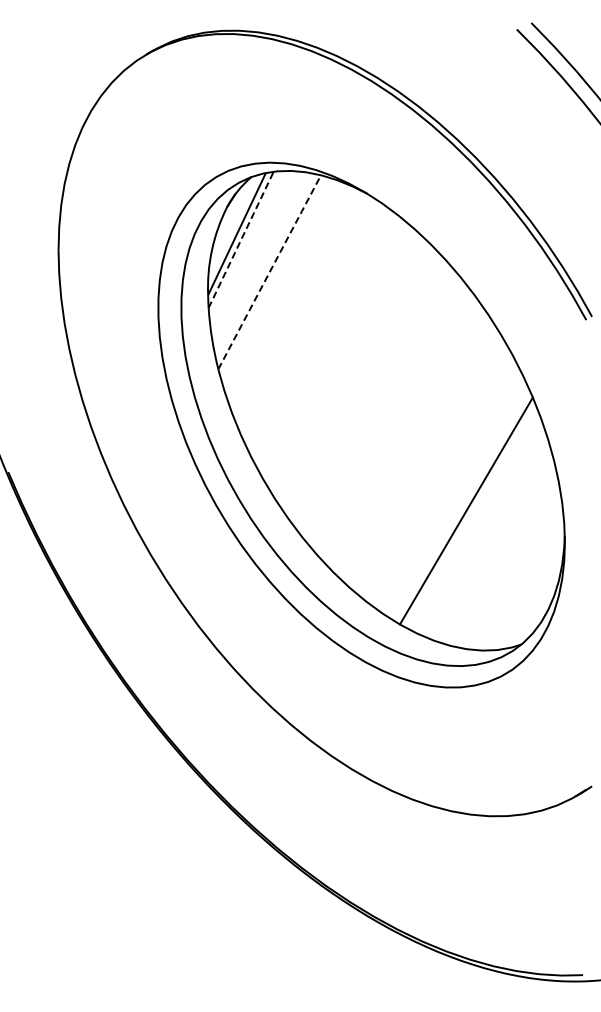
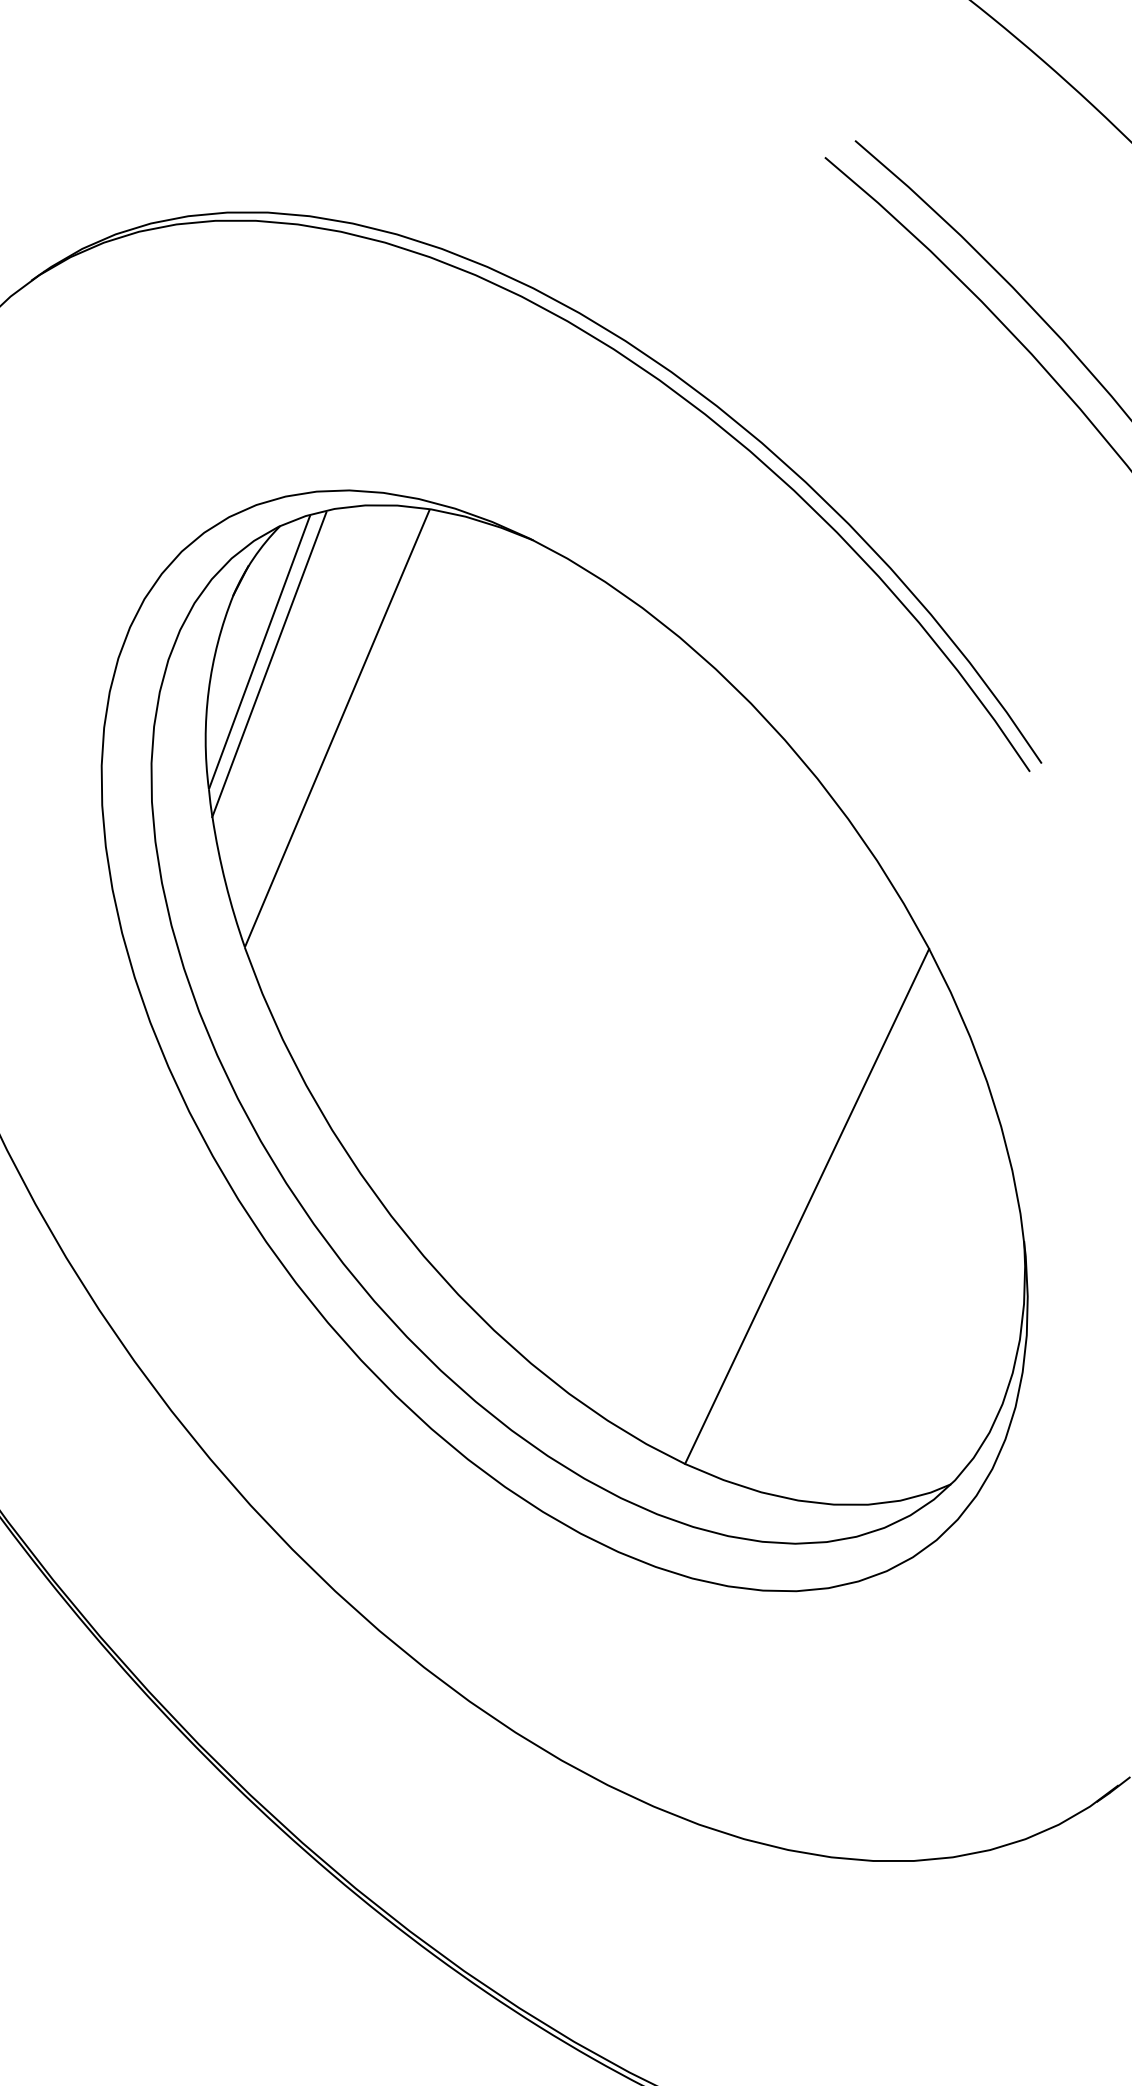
line: (241, 239) -> (270, 662), dashed -> solid
line: (270, 271) -> (338, 726), dashed -> solid

